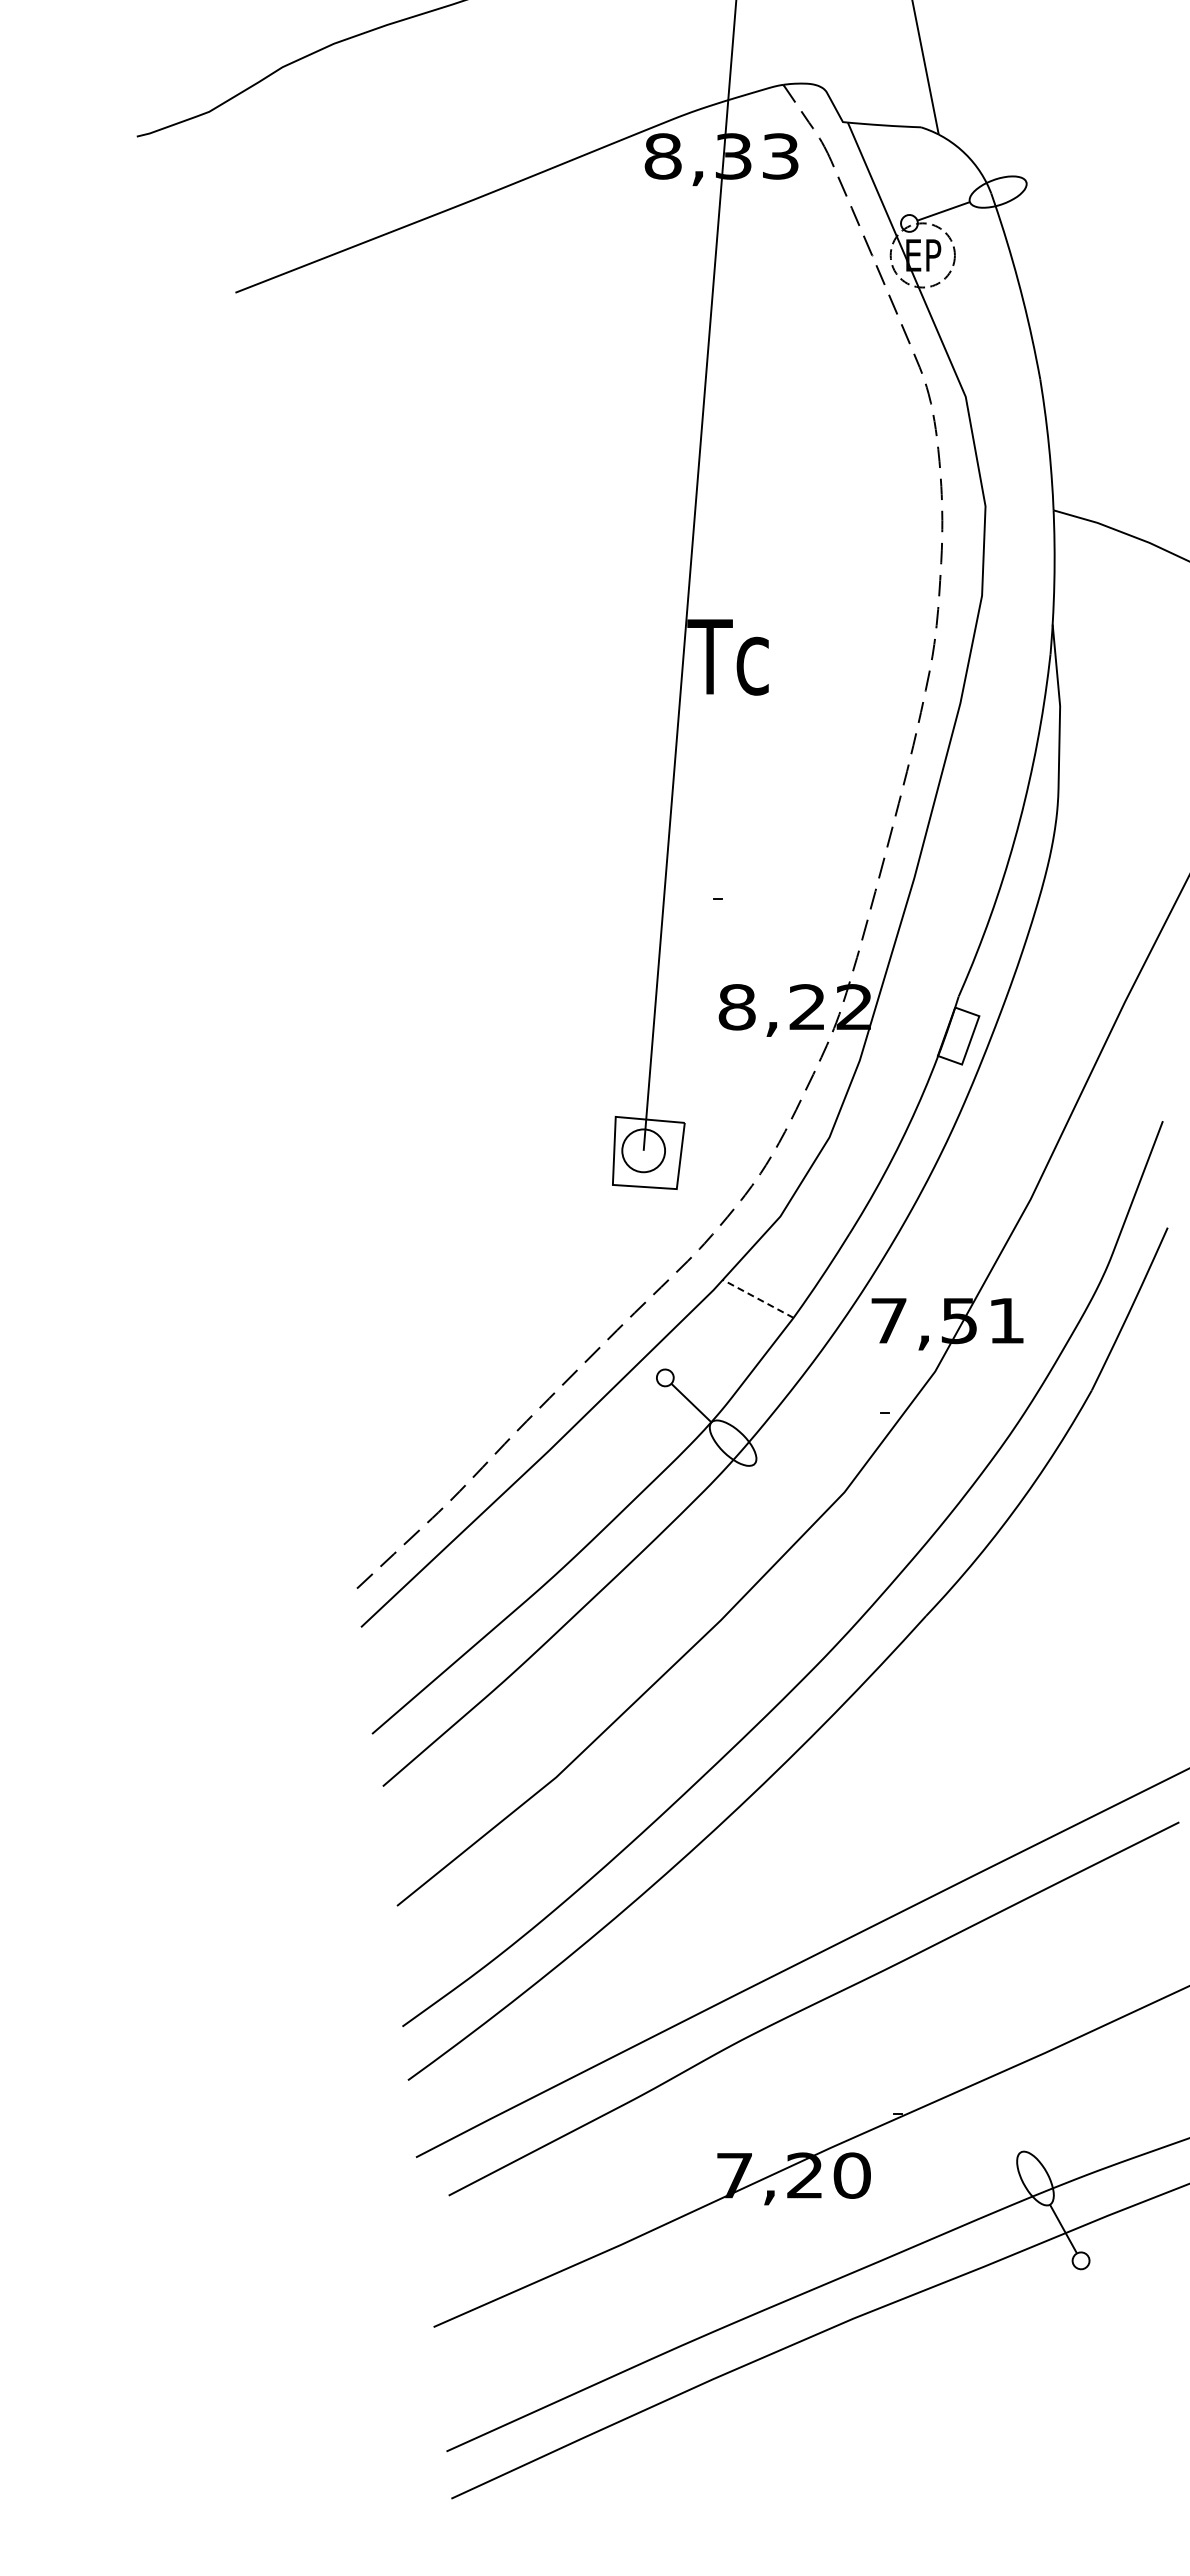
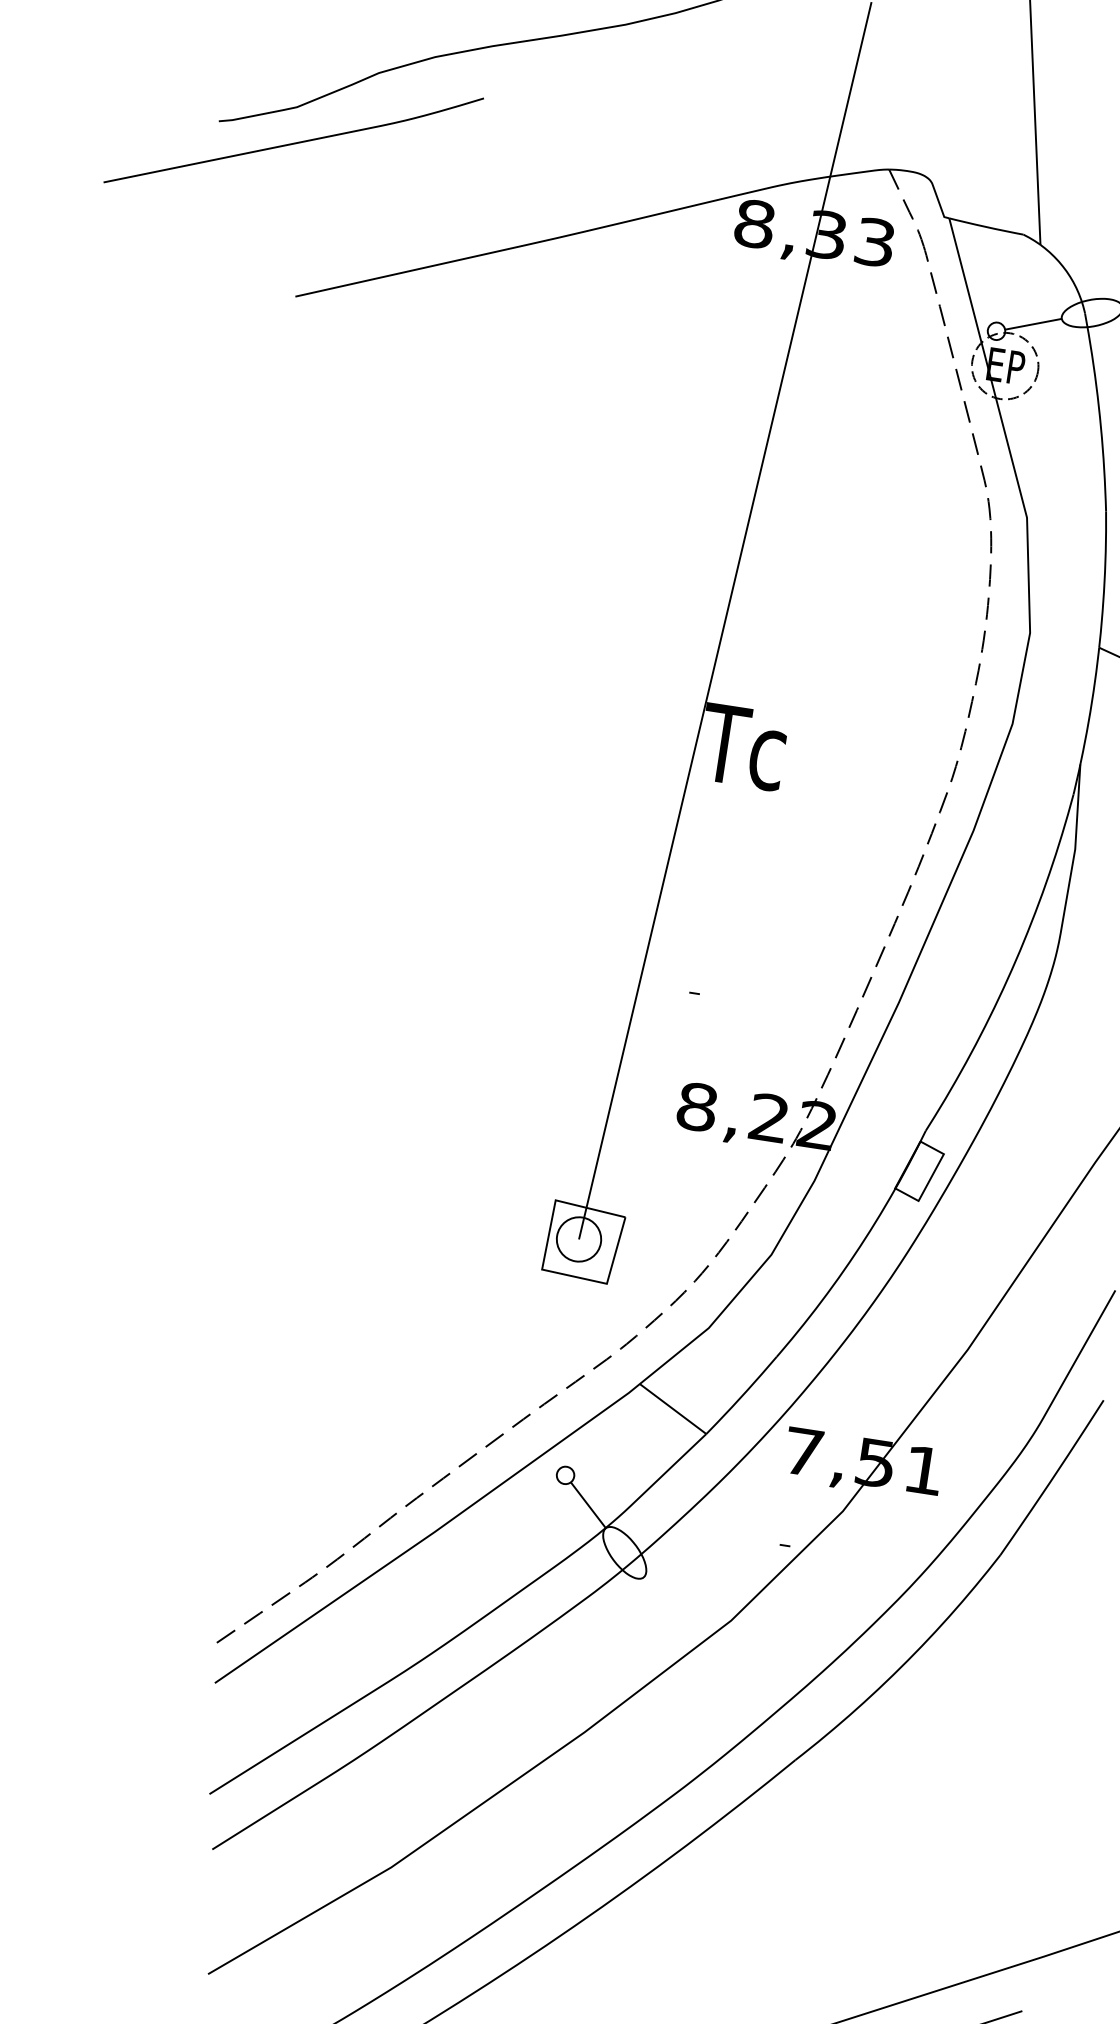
curve: (212, 145) -> (294, 142), added
line: (757, 1298) -> (672, 1408), dashed -> solid

